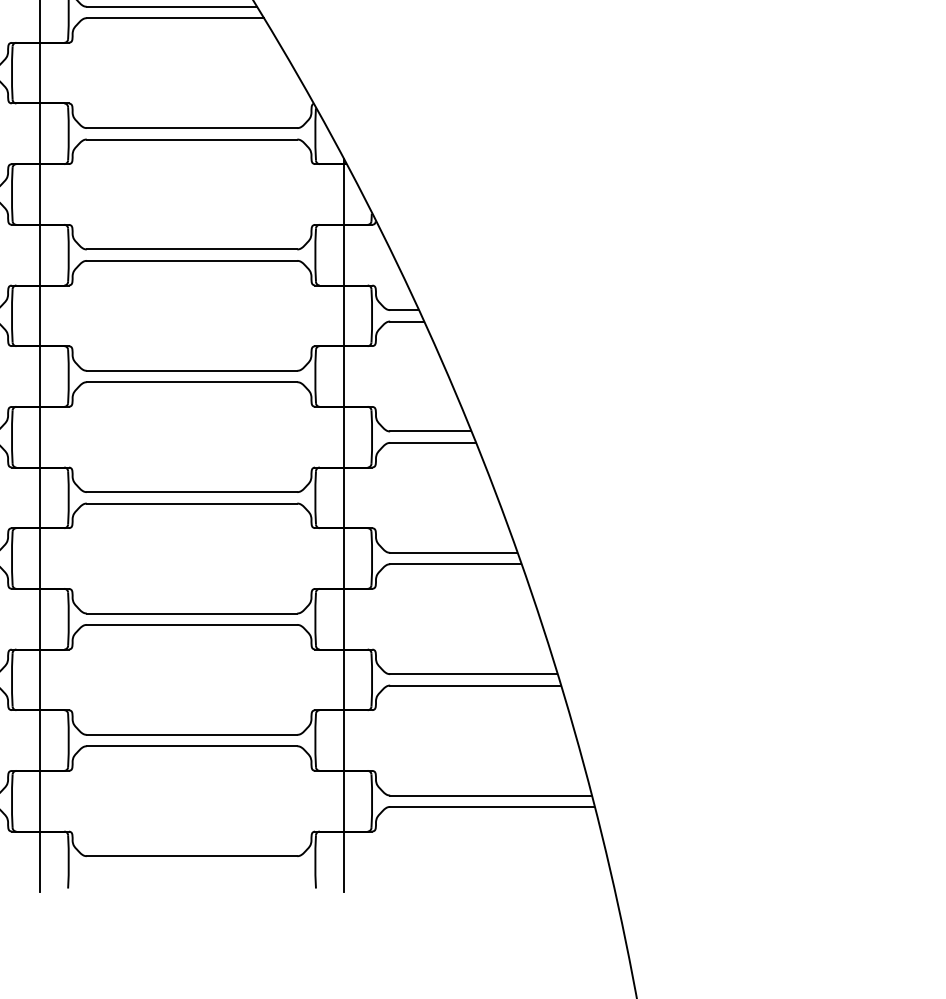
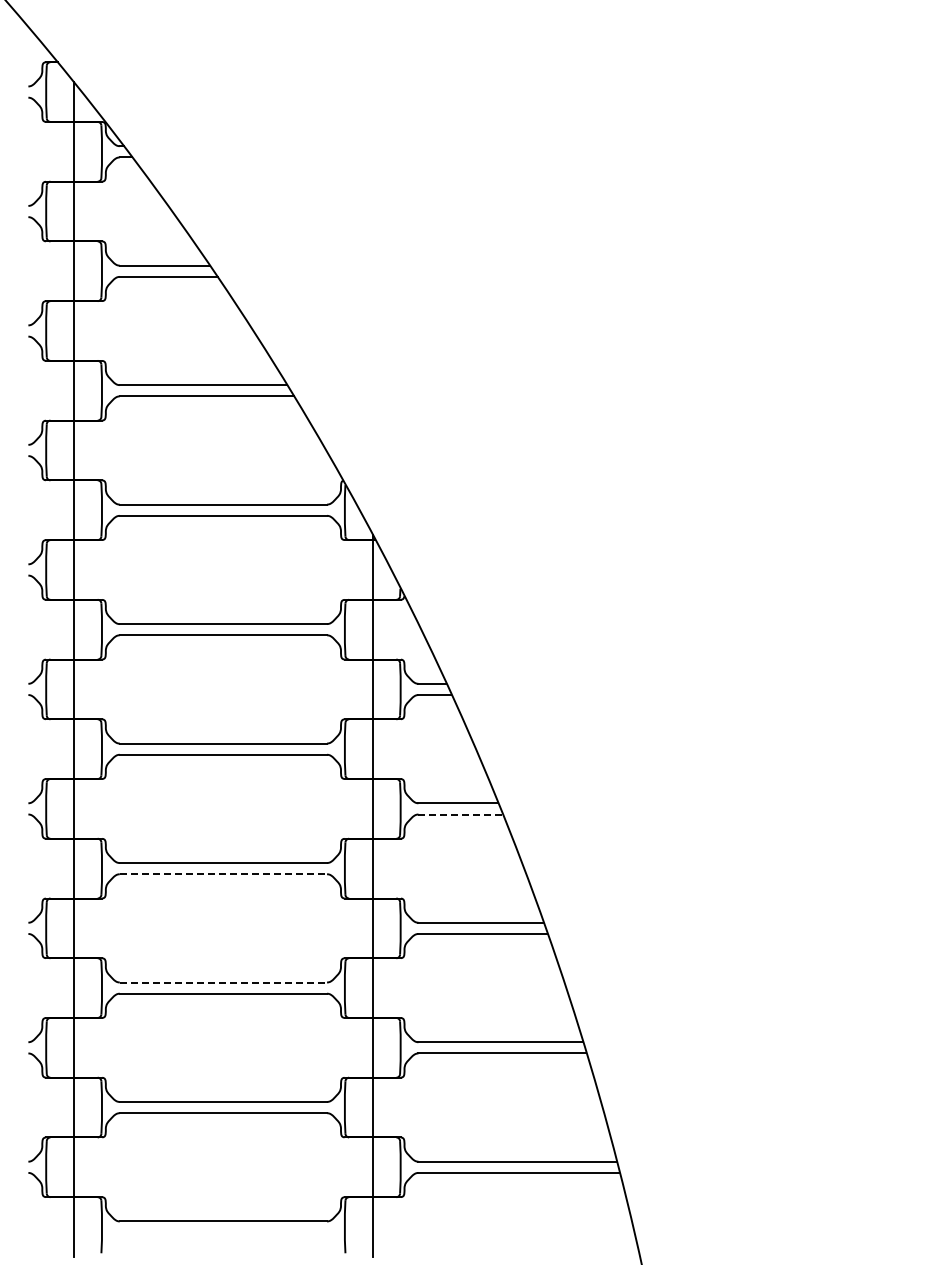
line: (432, 442) -> (460, 814), solid -> dashed
line: (192, 503) -> (223, 874), solid -> dashed
line: (192, 613) -> (223, 982), solid -> dashed

